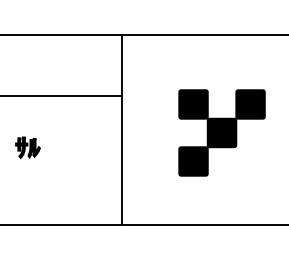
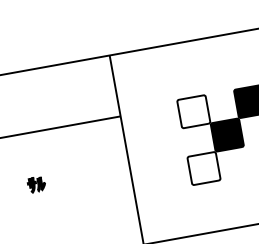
fill: (193, 104) -> (193, 111), removed
part: (27, 147) -> (36, 184), size x0.7
fill: (193, 161) -> (203, 168), removed

